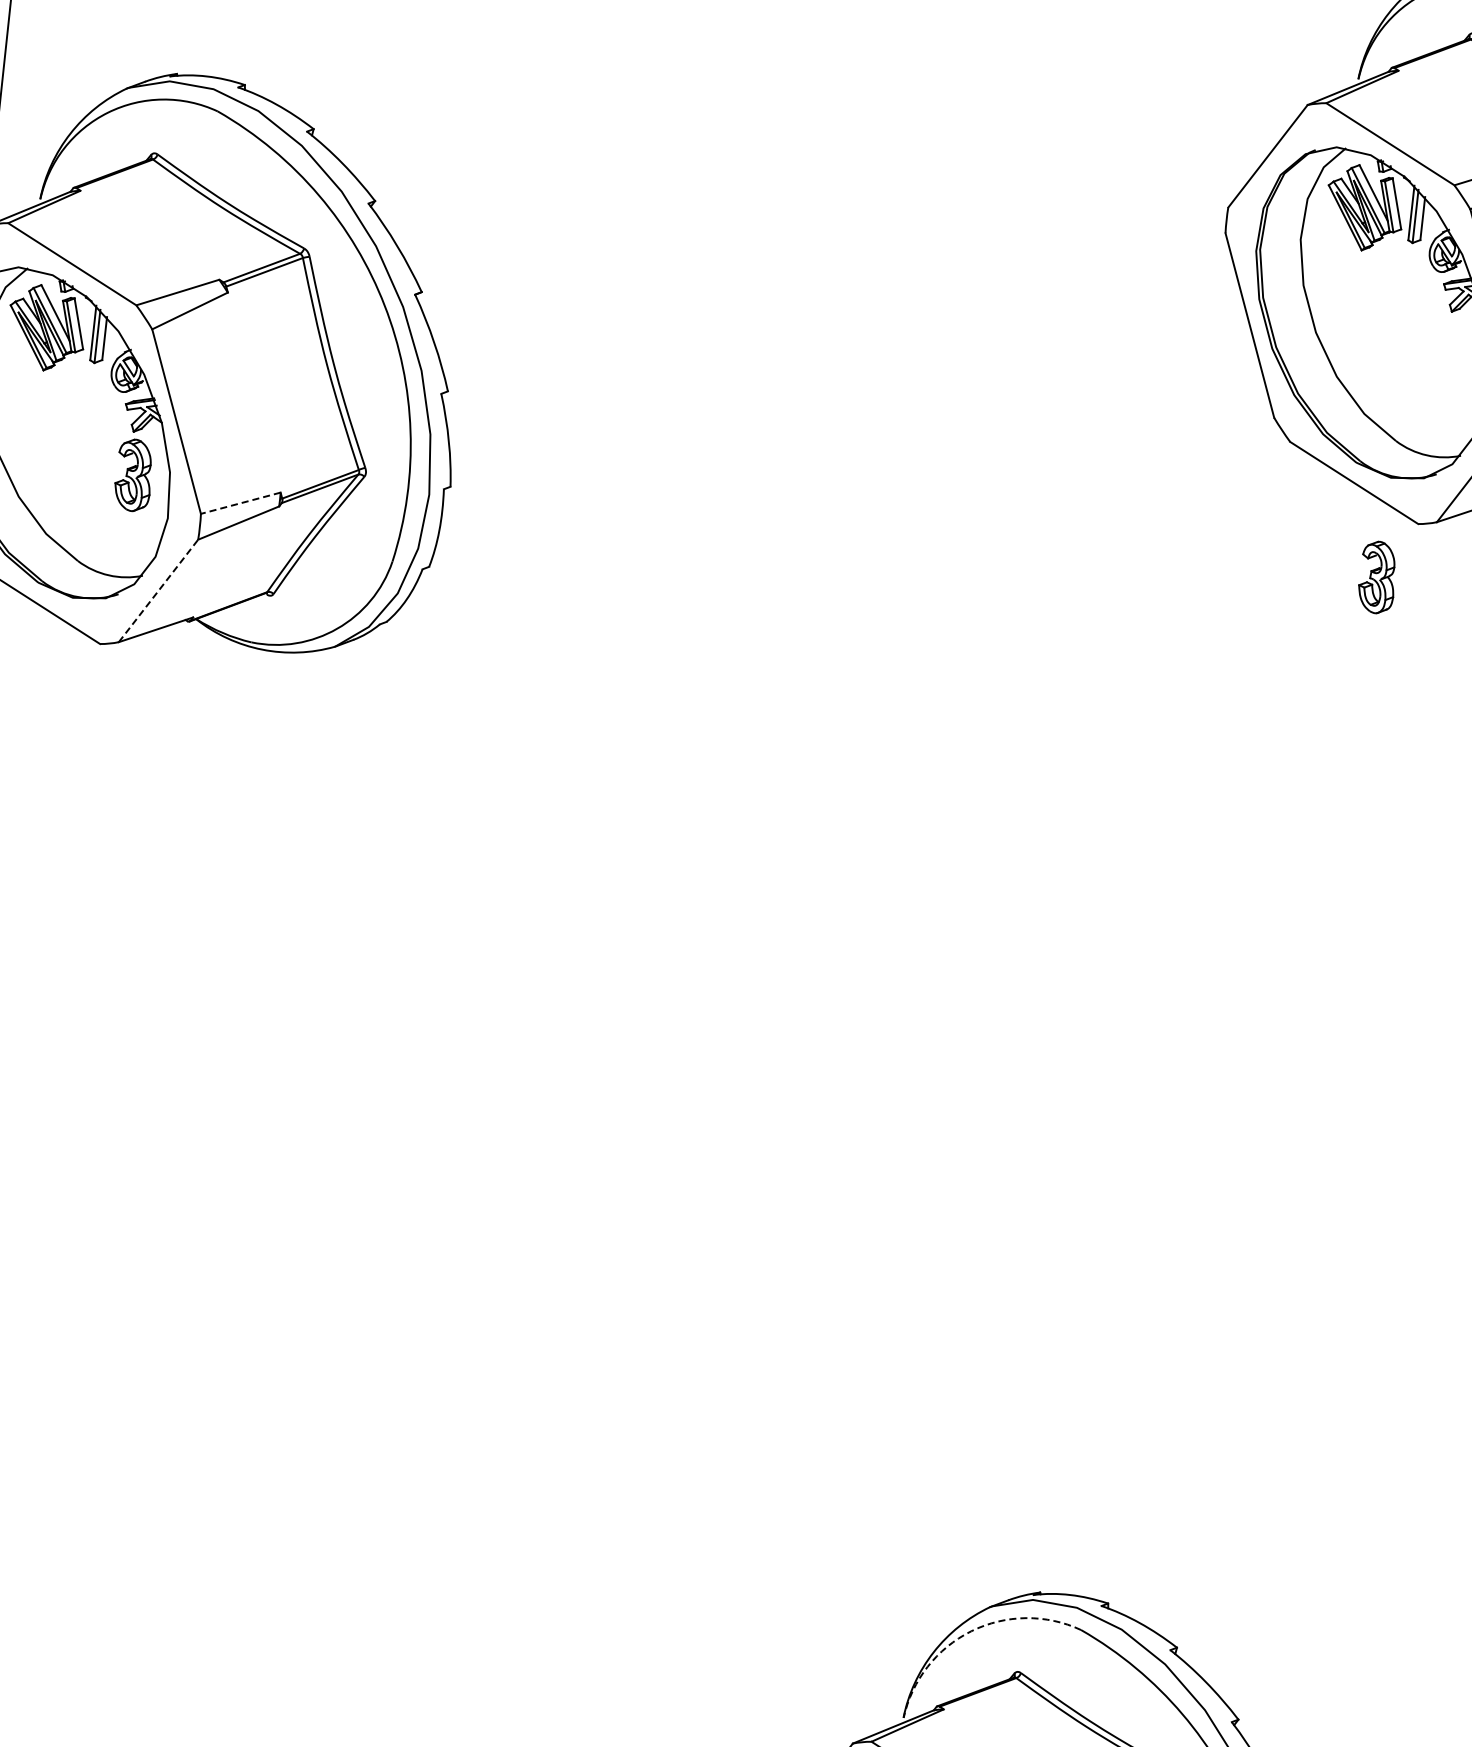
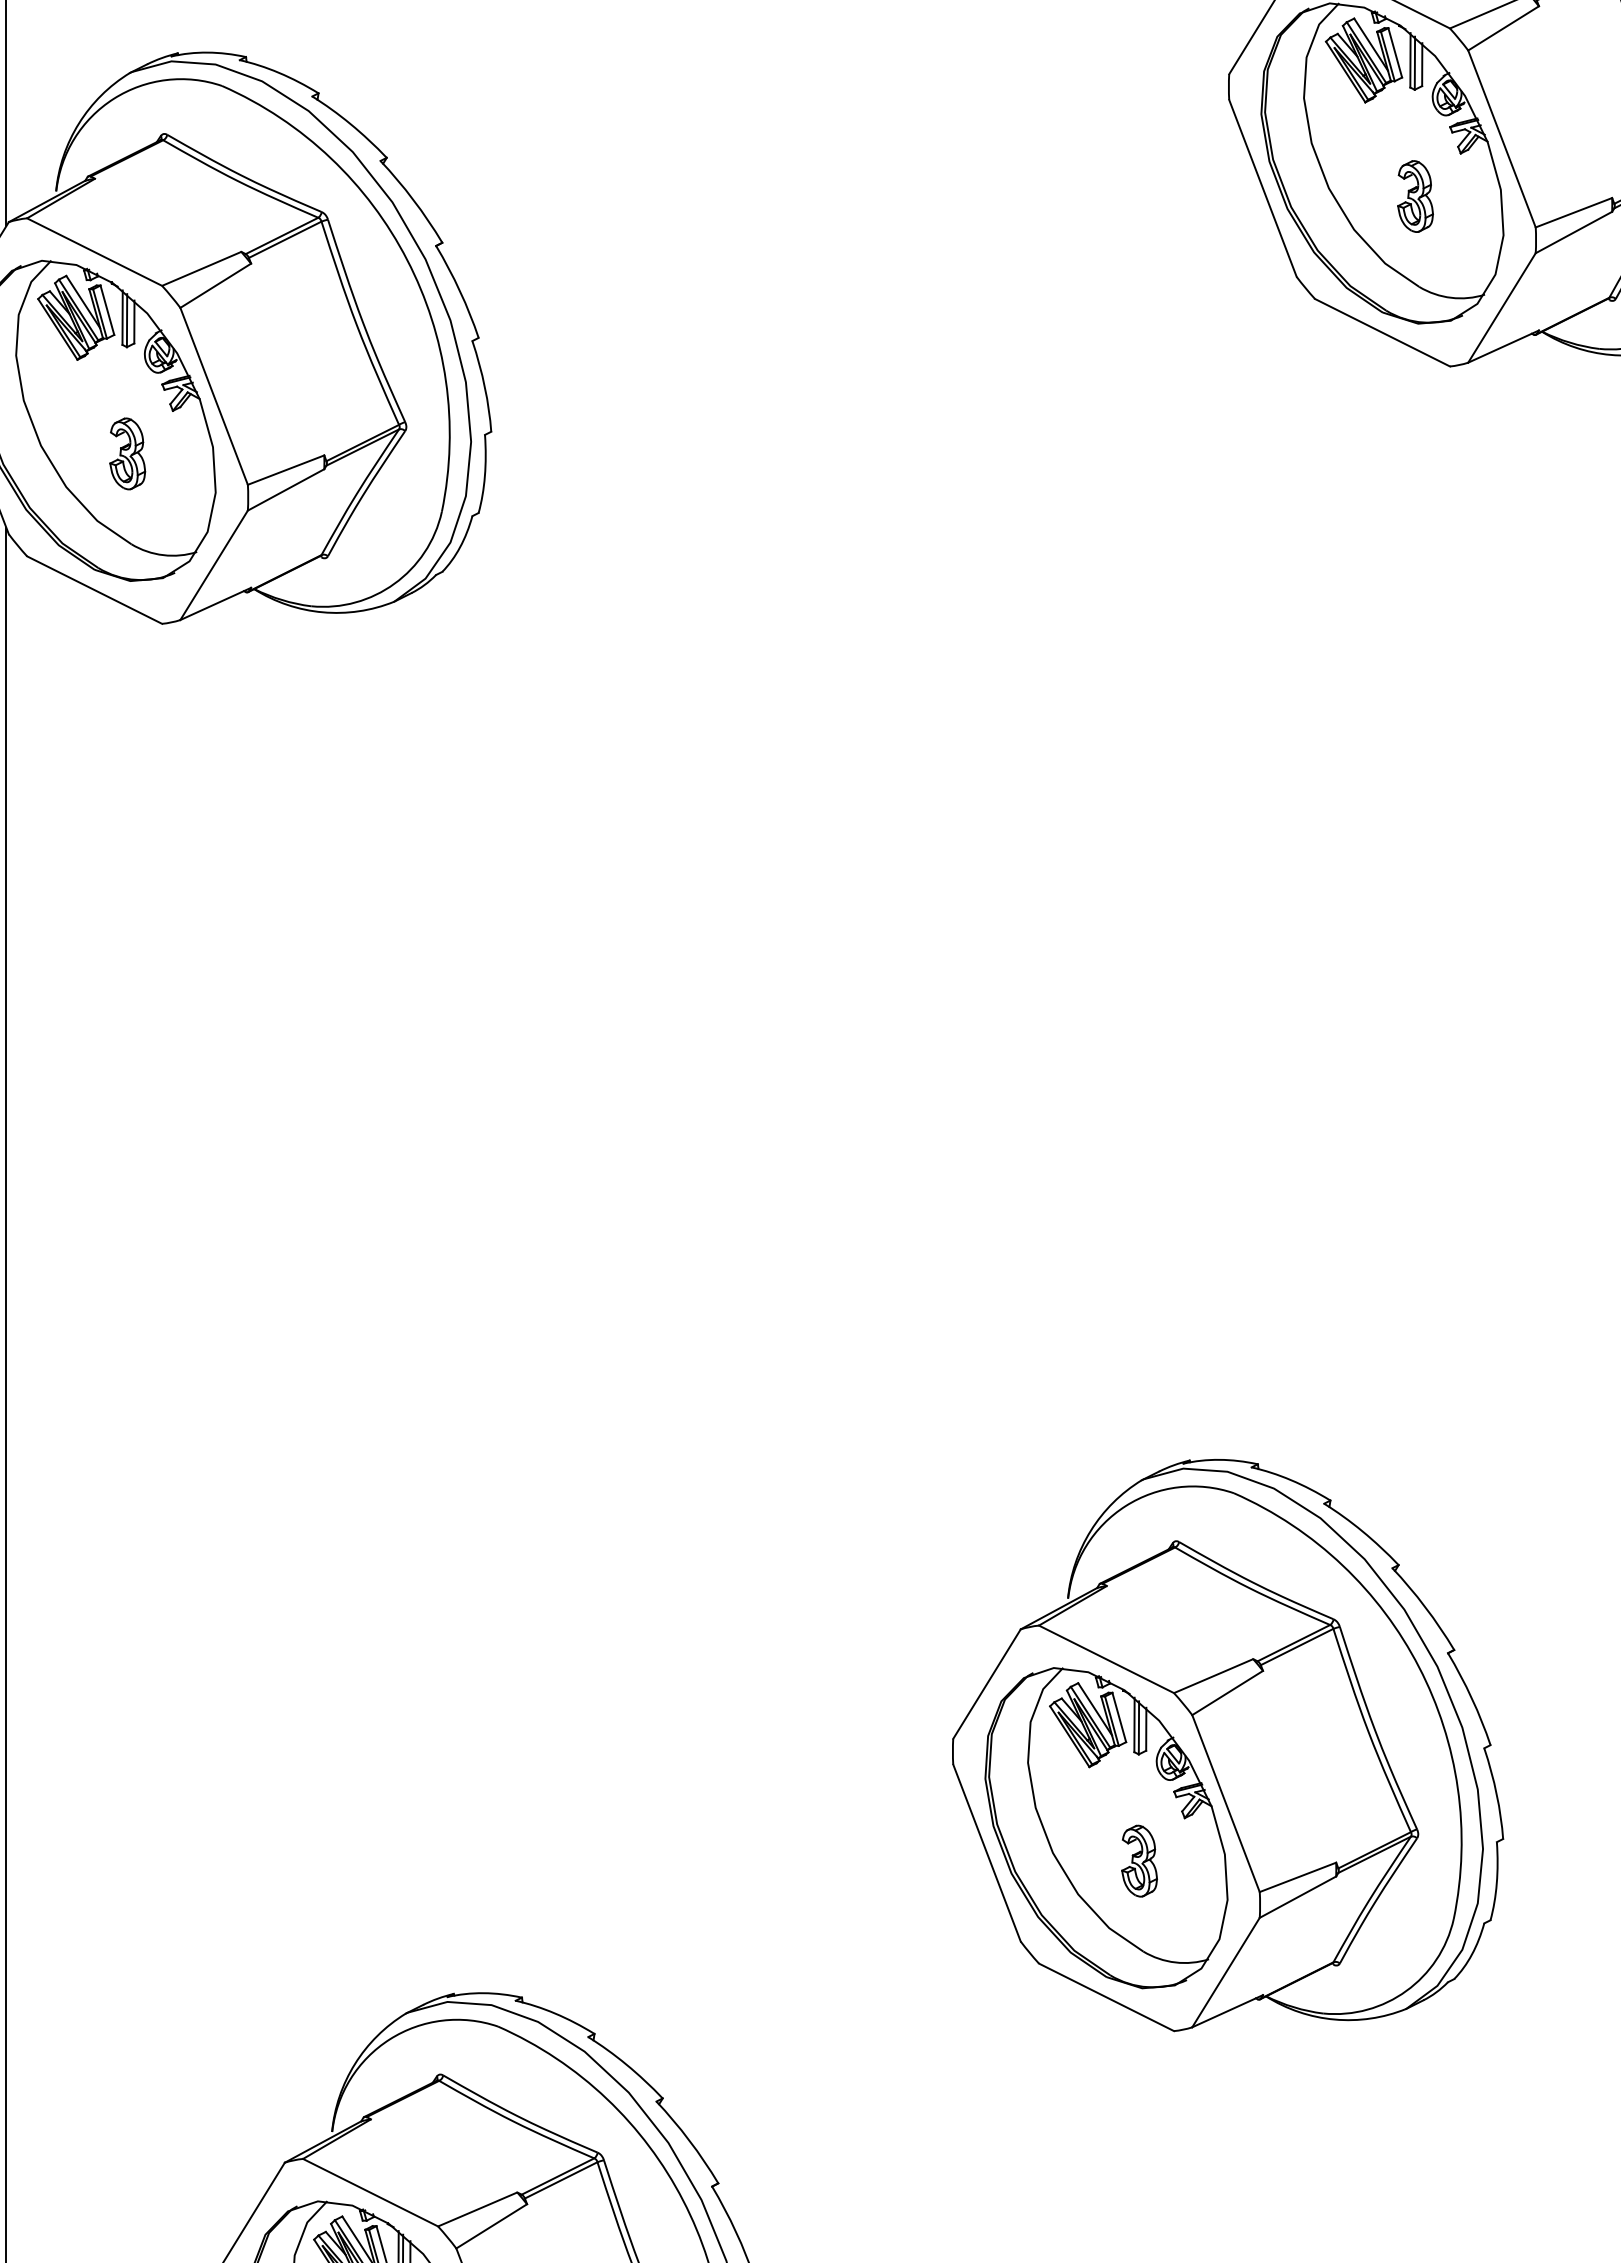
part: (133, 474) -> (127, 453), moved
line: (241, 503) -> (286, 470), dashed -> solid
part: (1377, 577) -> (1415, 196), moved
line: (158, 590) -> (214, 564), dashed -> solid
arc: (970, 1631) -> (1125, 1506), dashed -> solid

